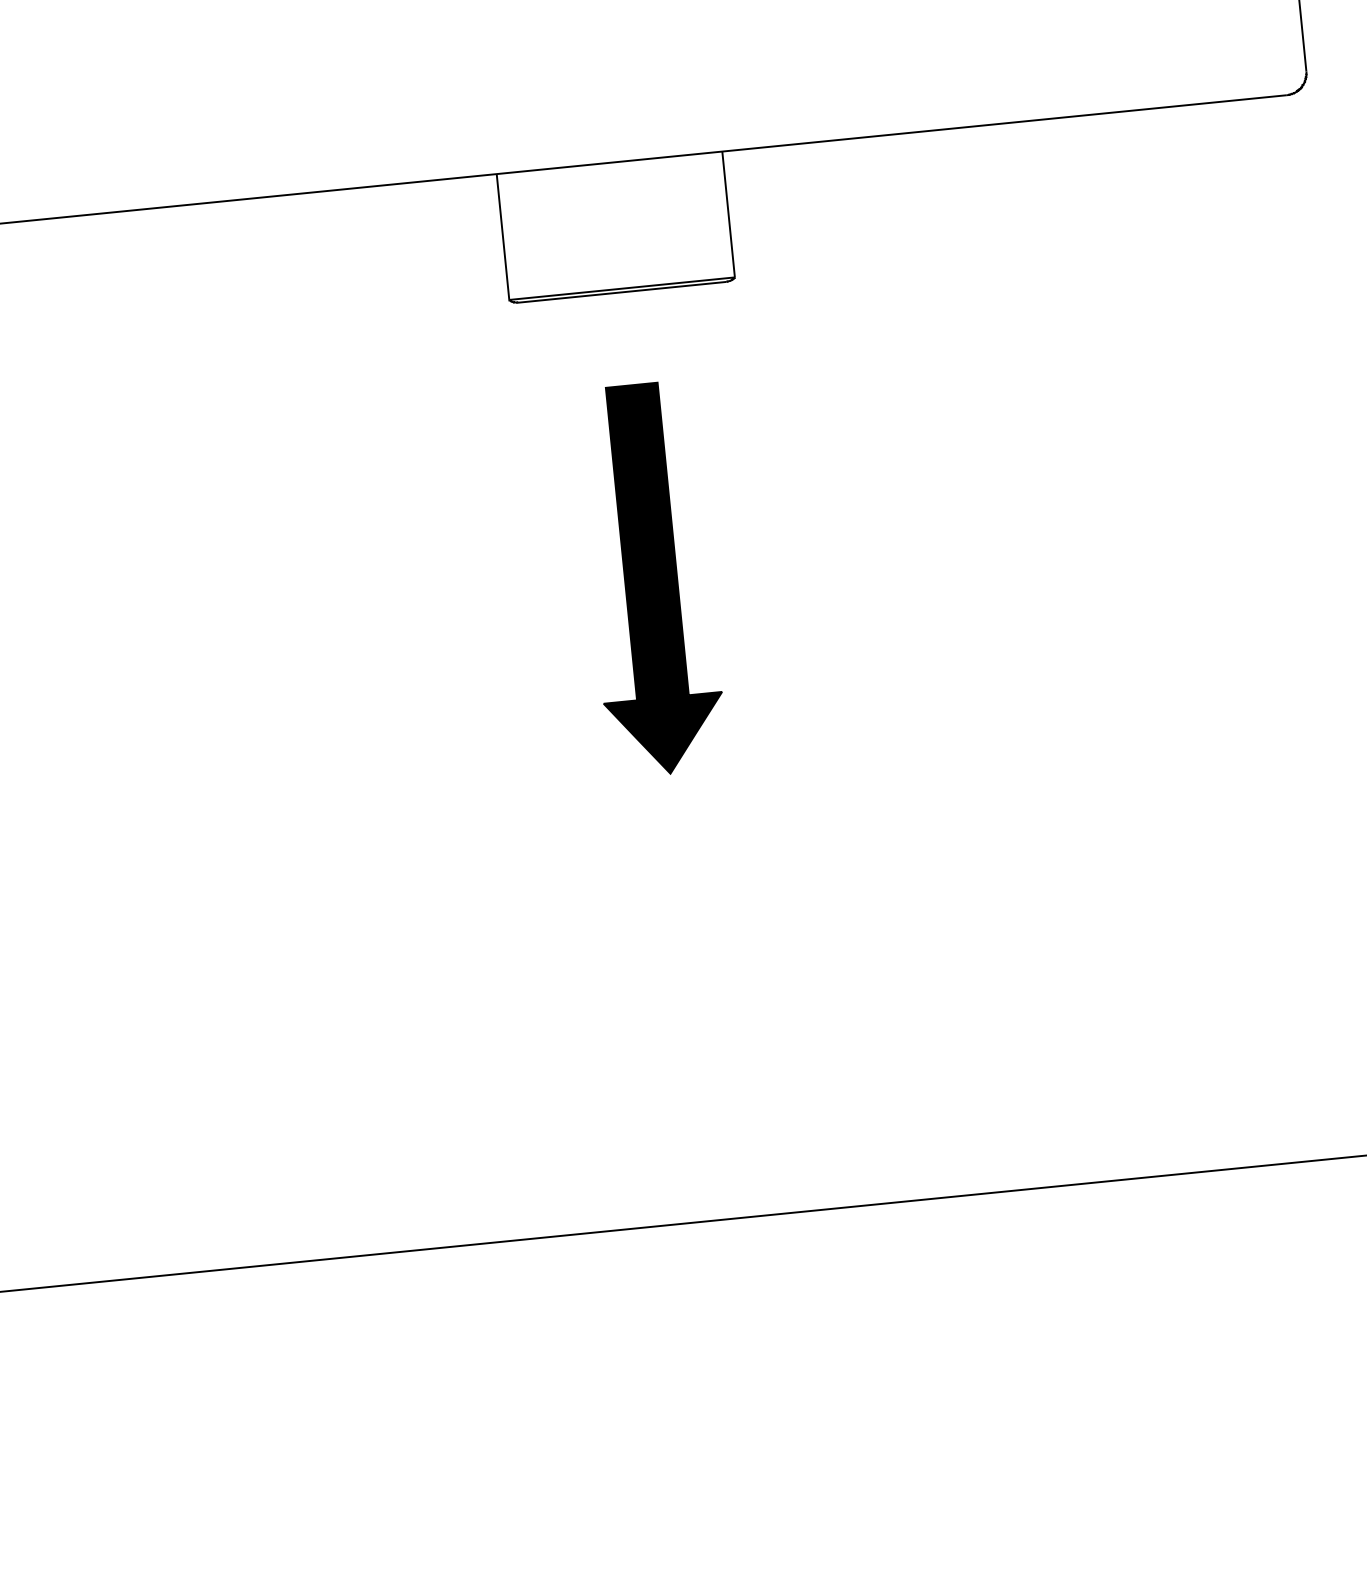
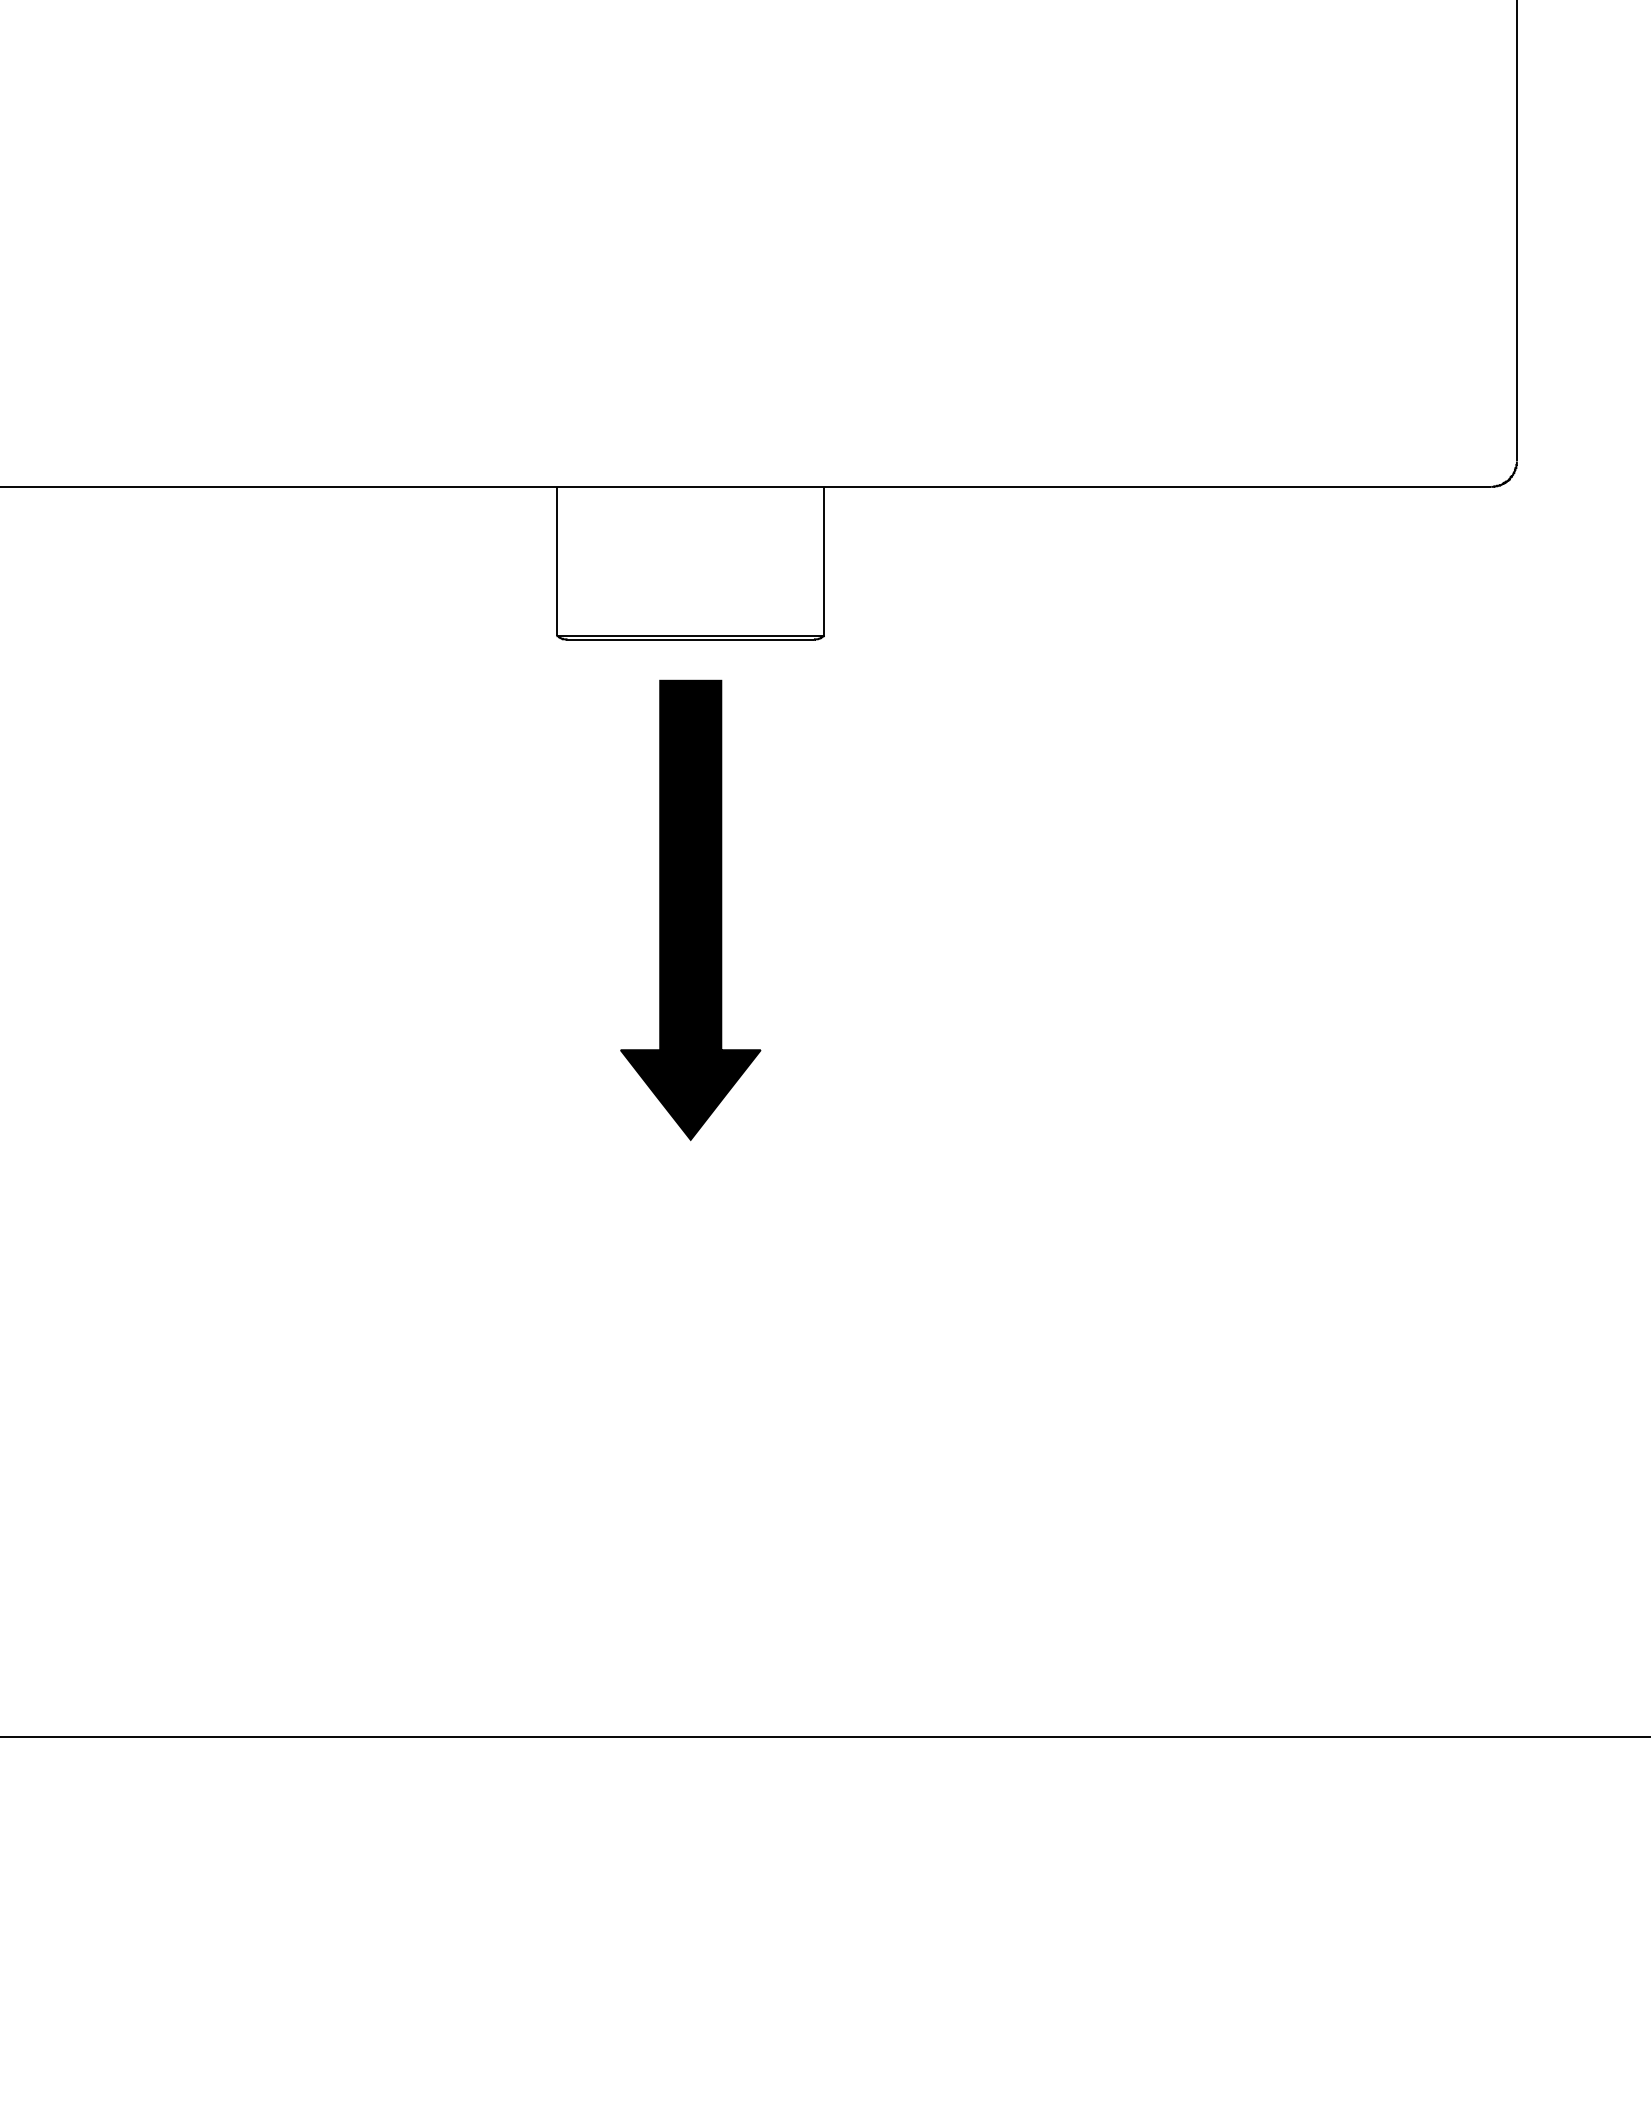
part: (650, 579) -> (690, 910), moved

